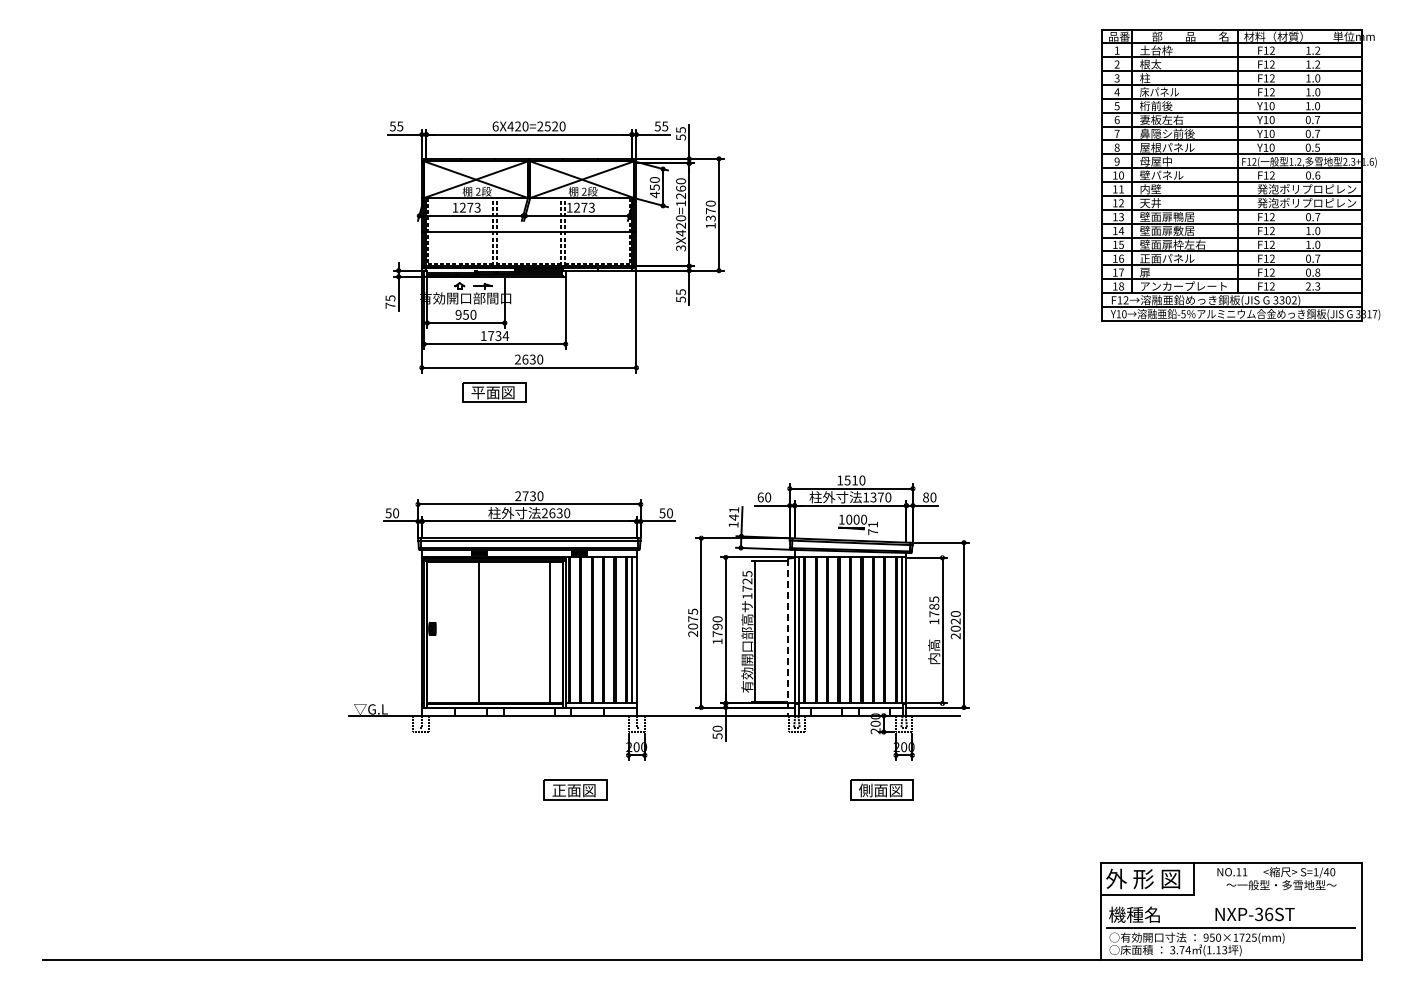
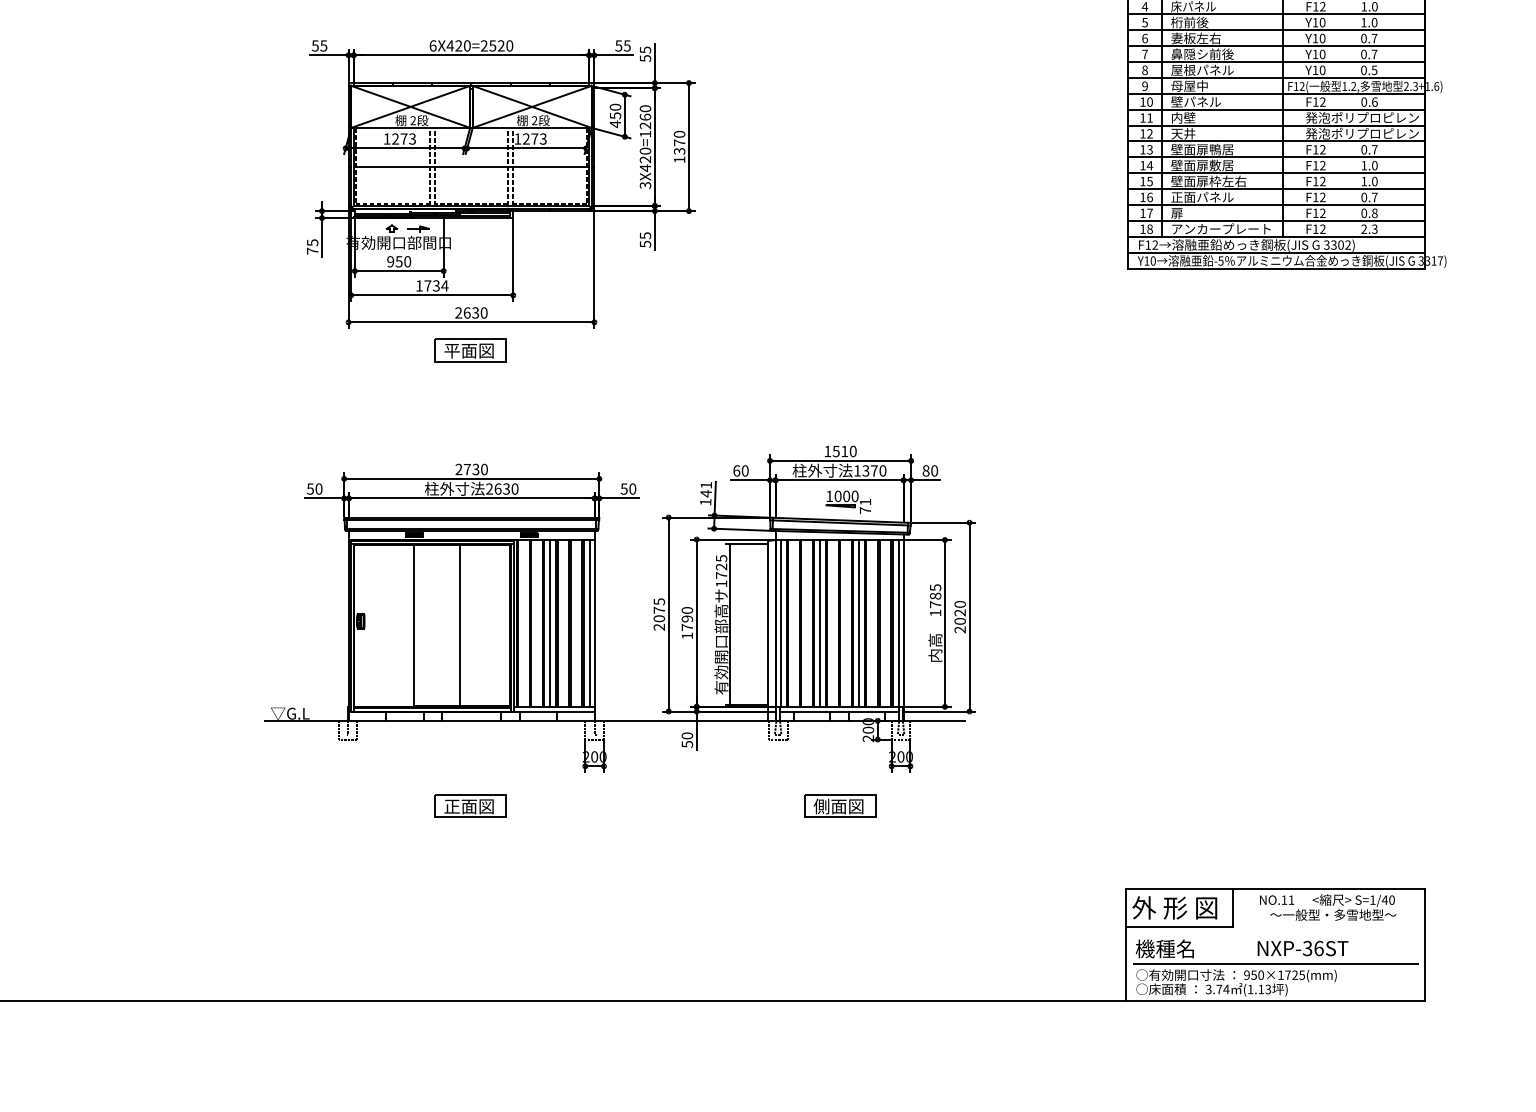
part: (494, 392) -> (470, 350), moved
line: (597, 630) -> (549, 623), added
line: (833, 630) -> (820, 623), added
line: (867, 630) -> (859, 623), added
line: (550, 632) -> (460, 625), moved
line: (788, 637) -> (768, 631), dashed -> solid
part: (575, 789) -> (470, 805), moved
part: (881, 789) -> (839, 805), moved

